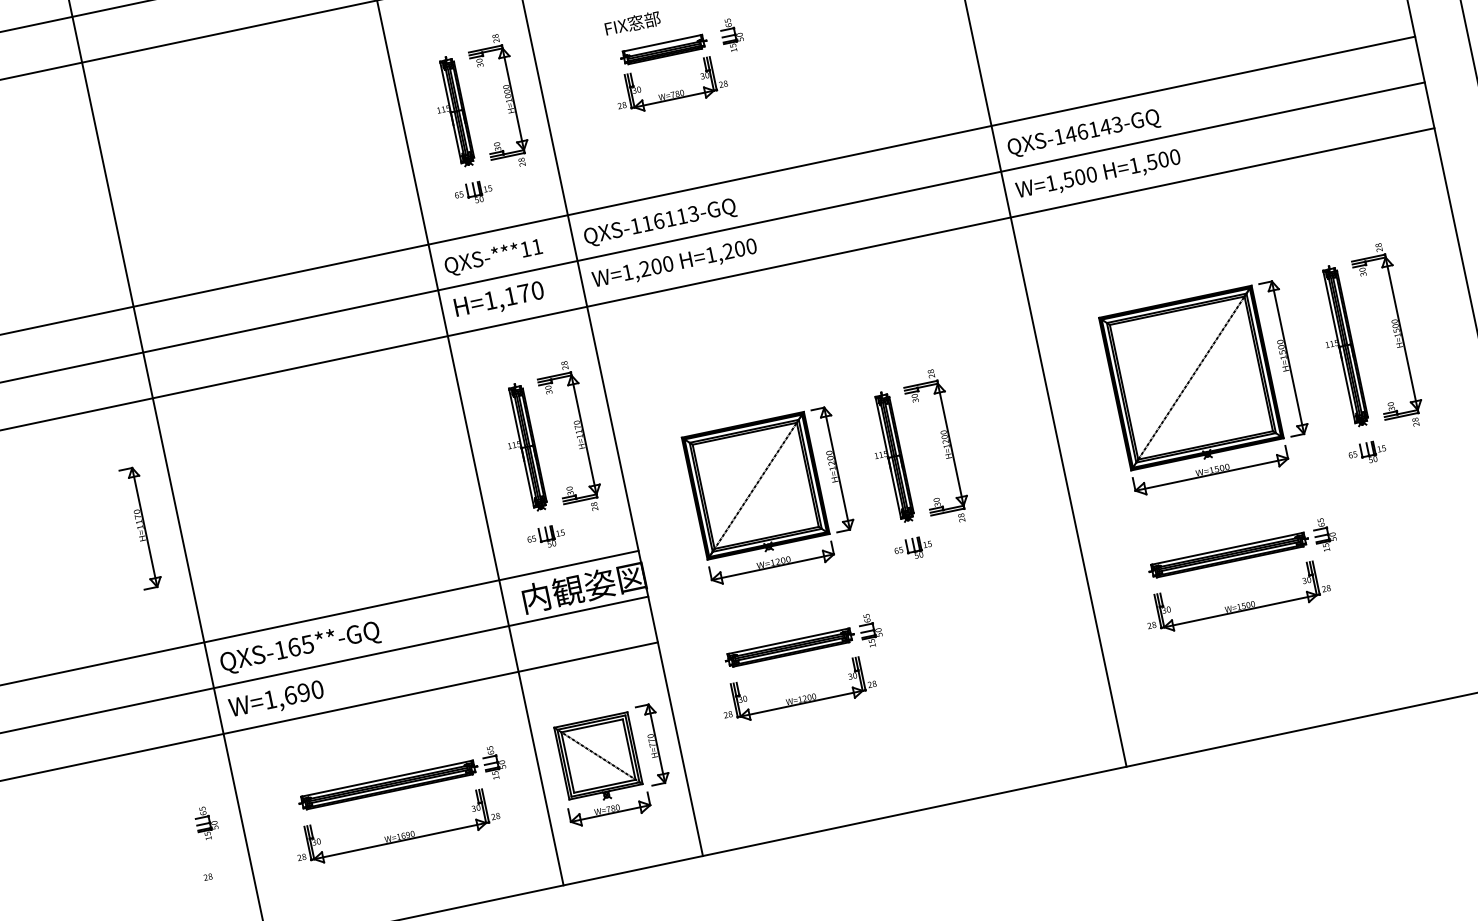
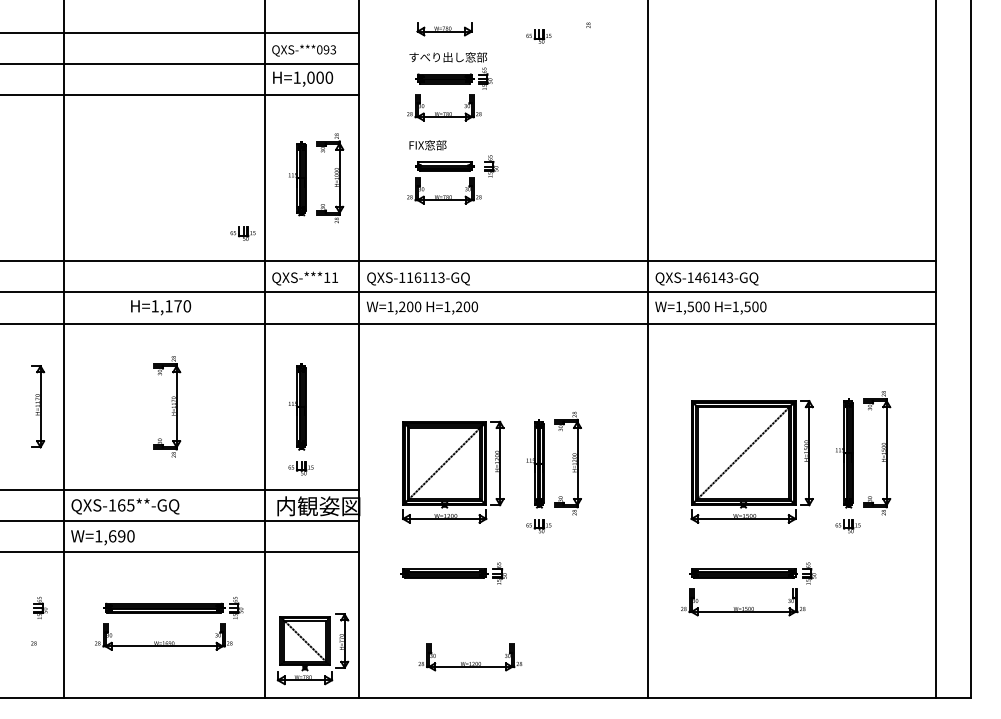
part: (472, 192) -> (242, 233), moved
text: (500, 300) -> (161, 307), moved
part: (570, 437) -> (167, 406), moved
part: (798, 689) -> (470, 657), moved
part: (612, 766) -> (312, 649), moved

